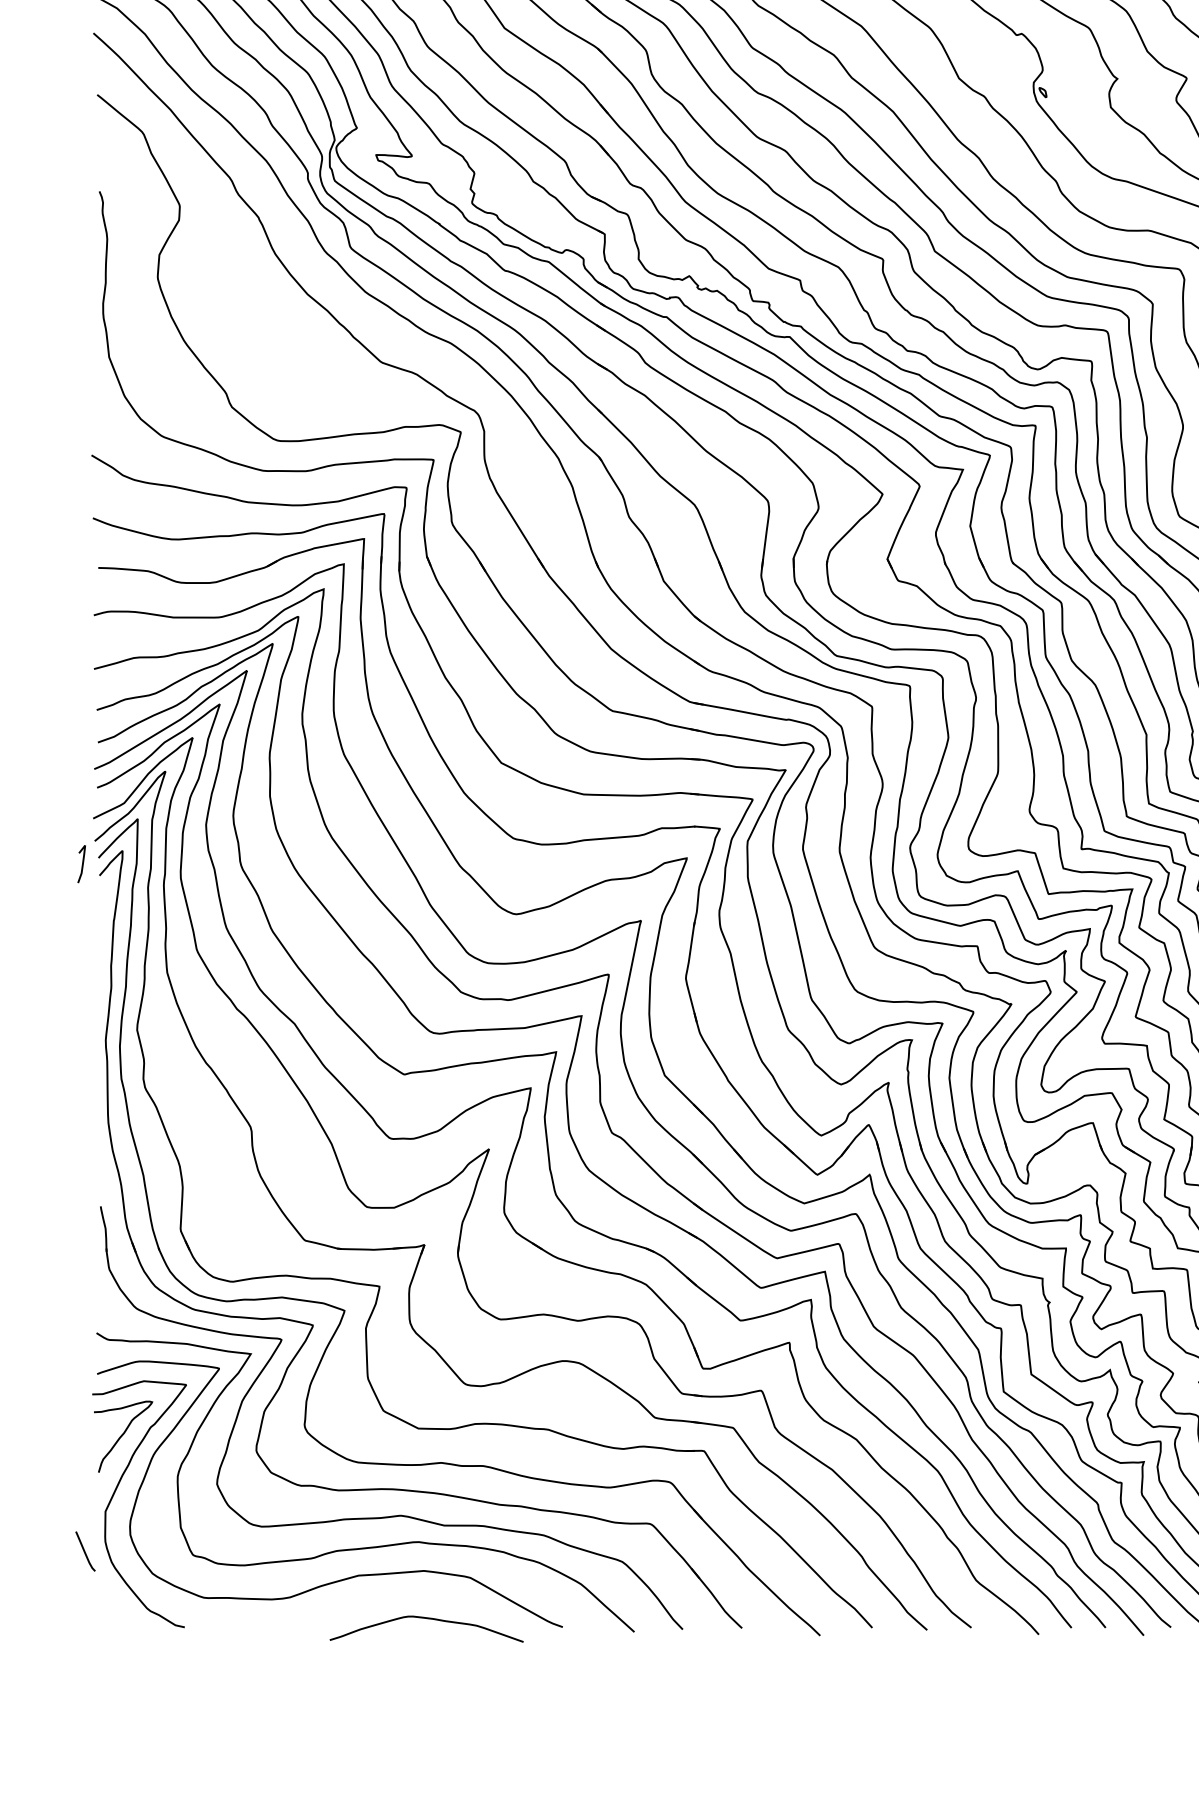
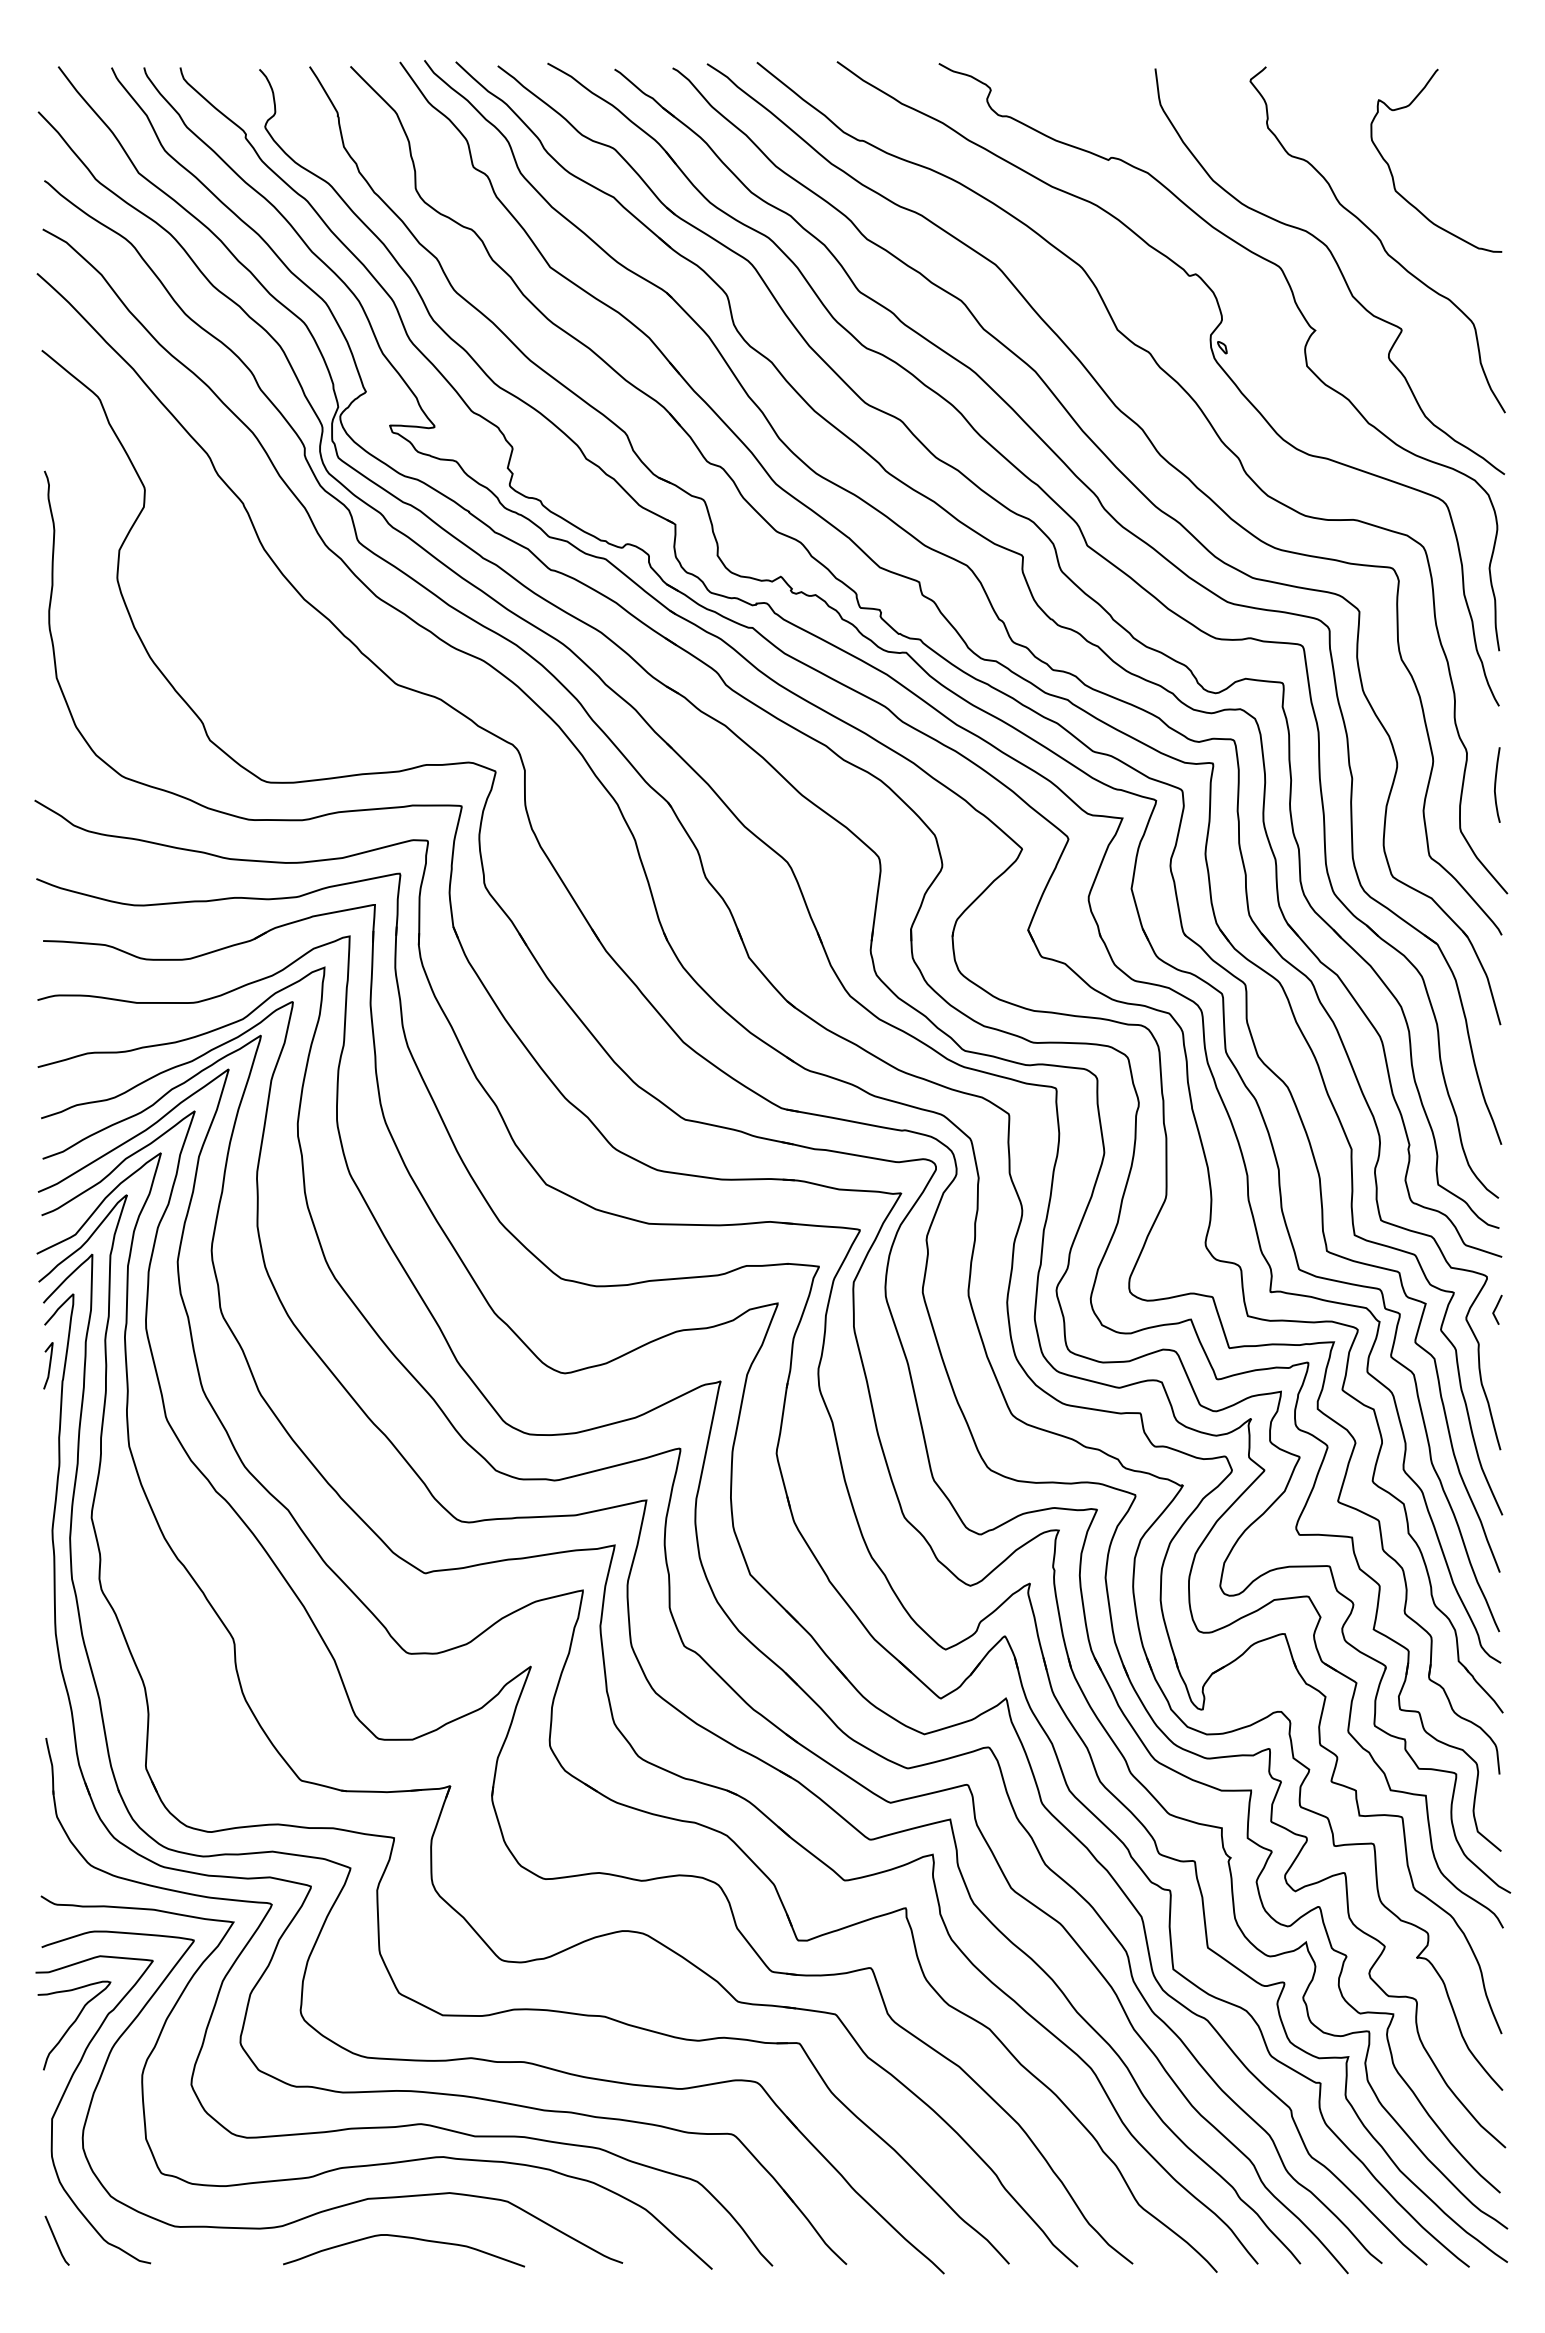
curve: (82, 863) -> (49, 1365), moved
curve: (84, 1551) -> (56, 2240), moved
curve: (428, 1619) -> (406, 2238), moved

